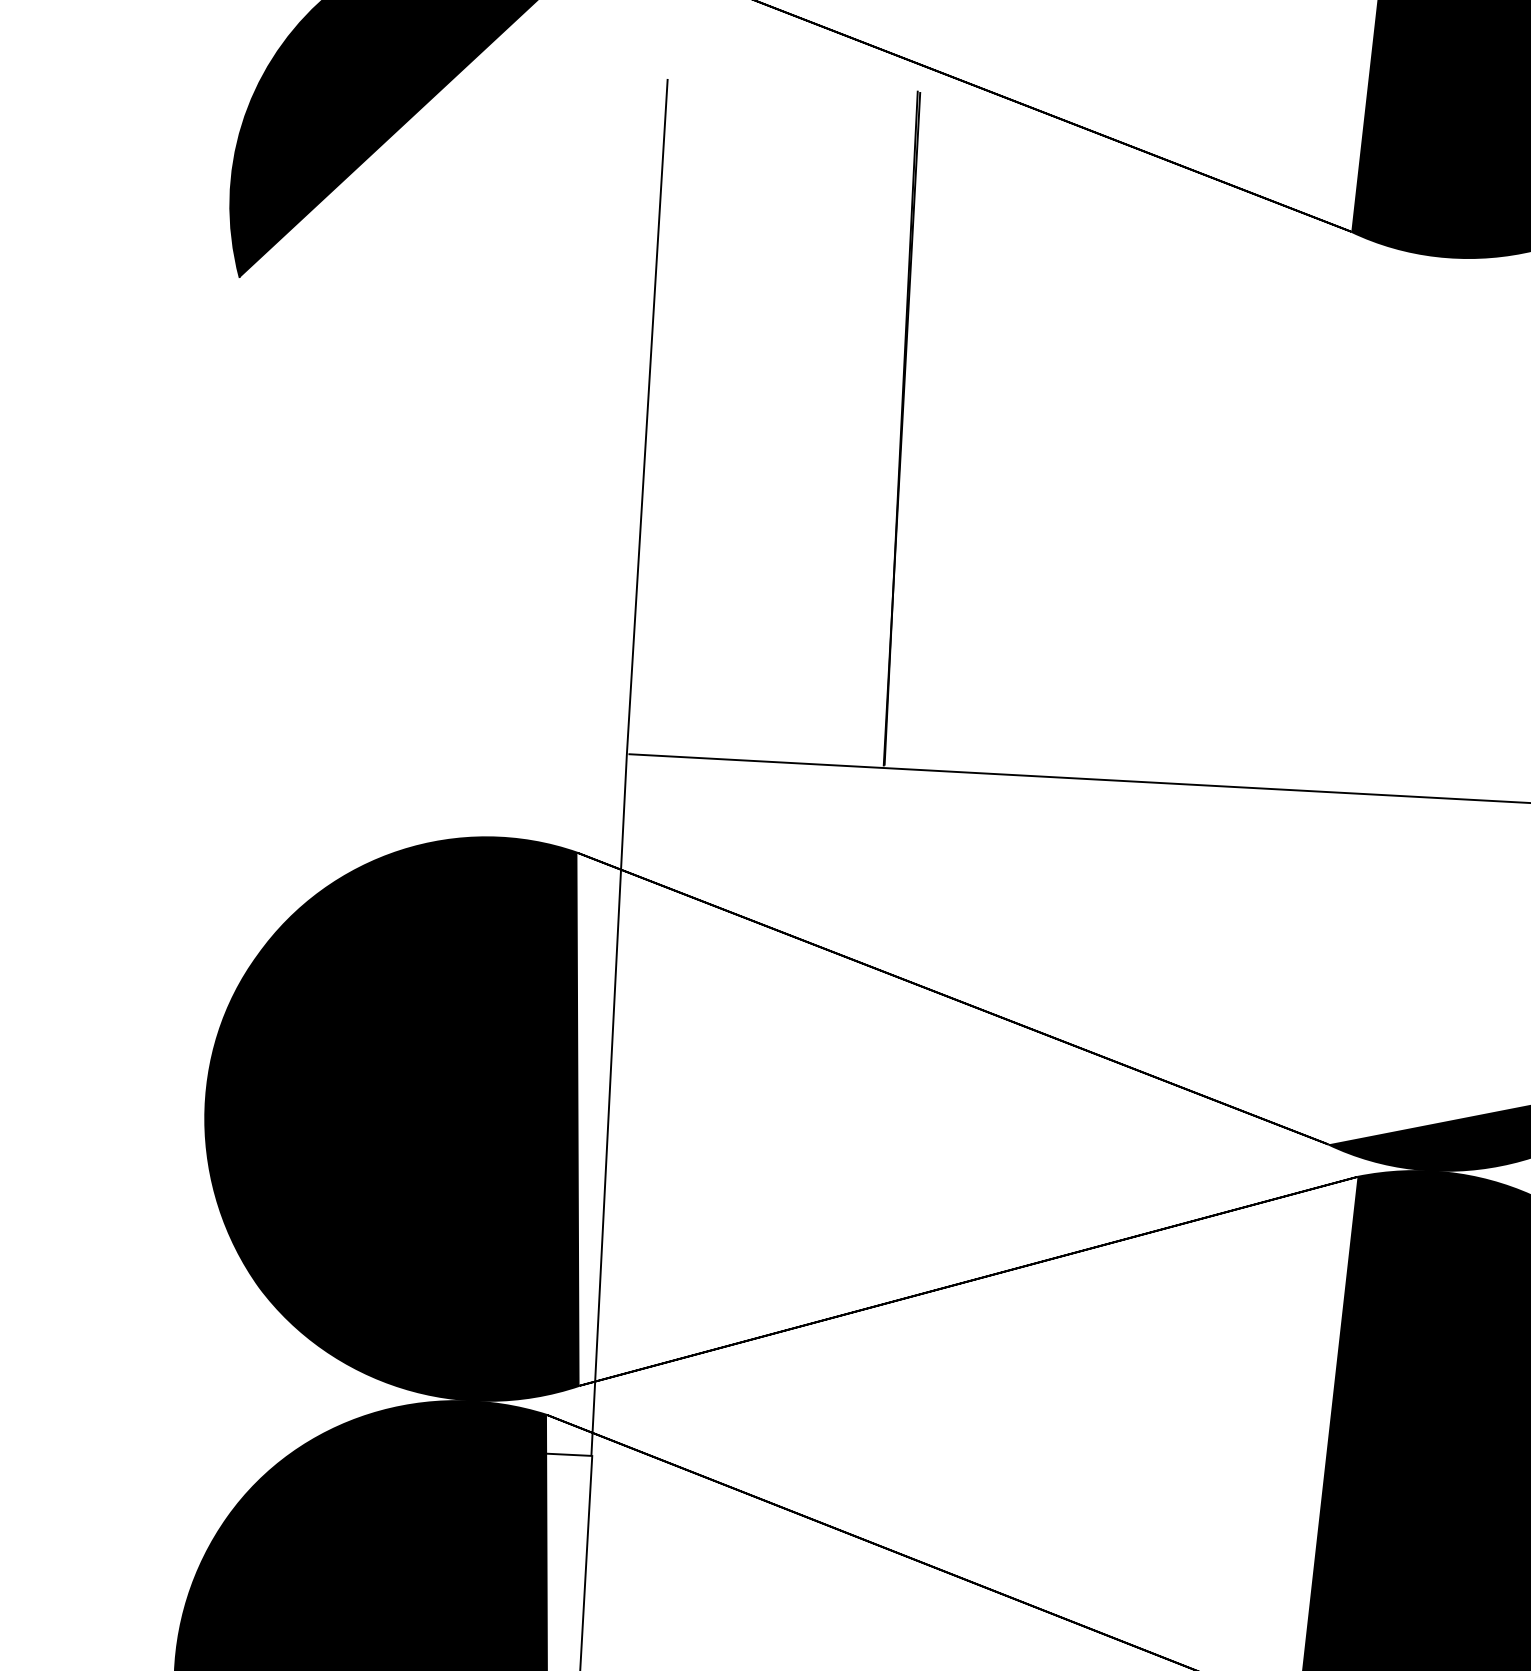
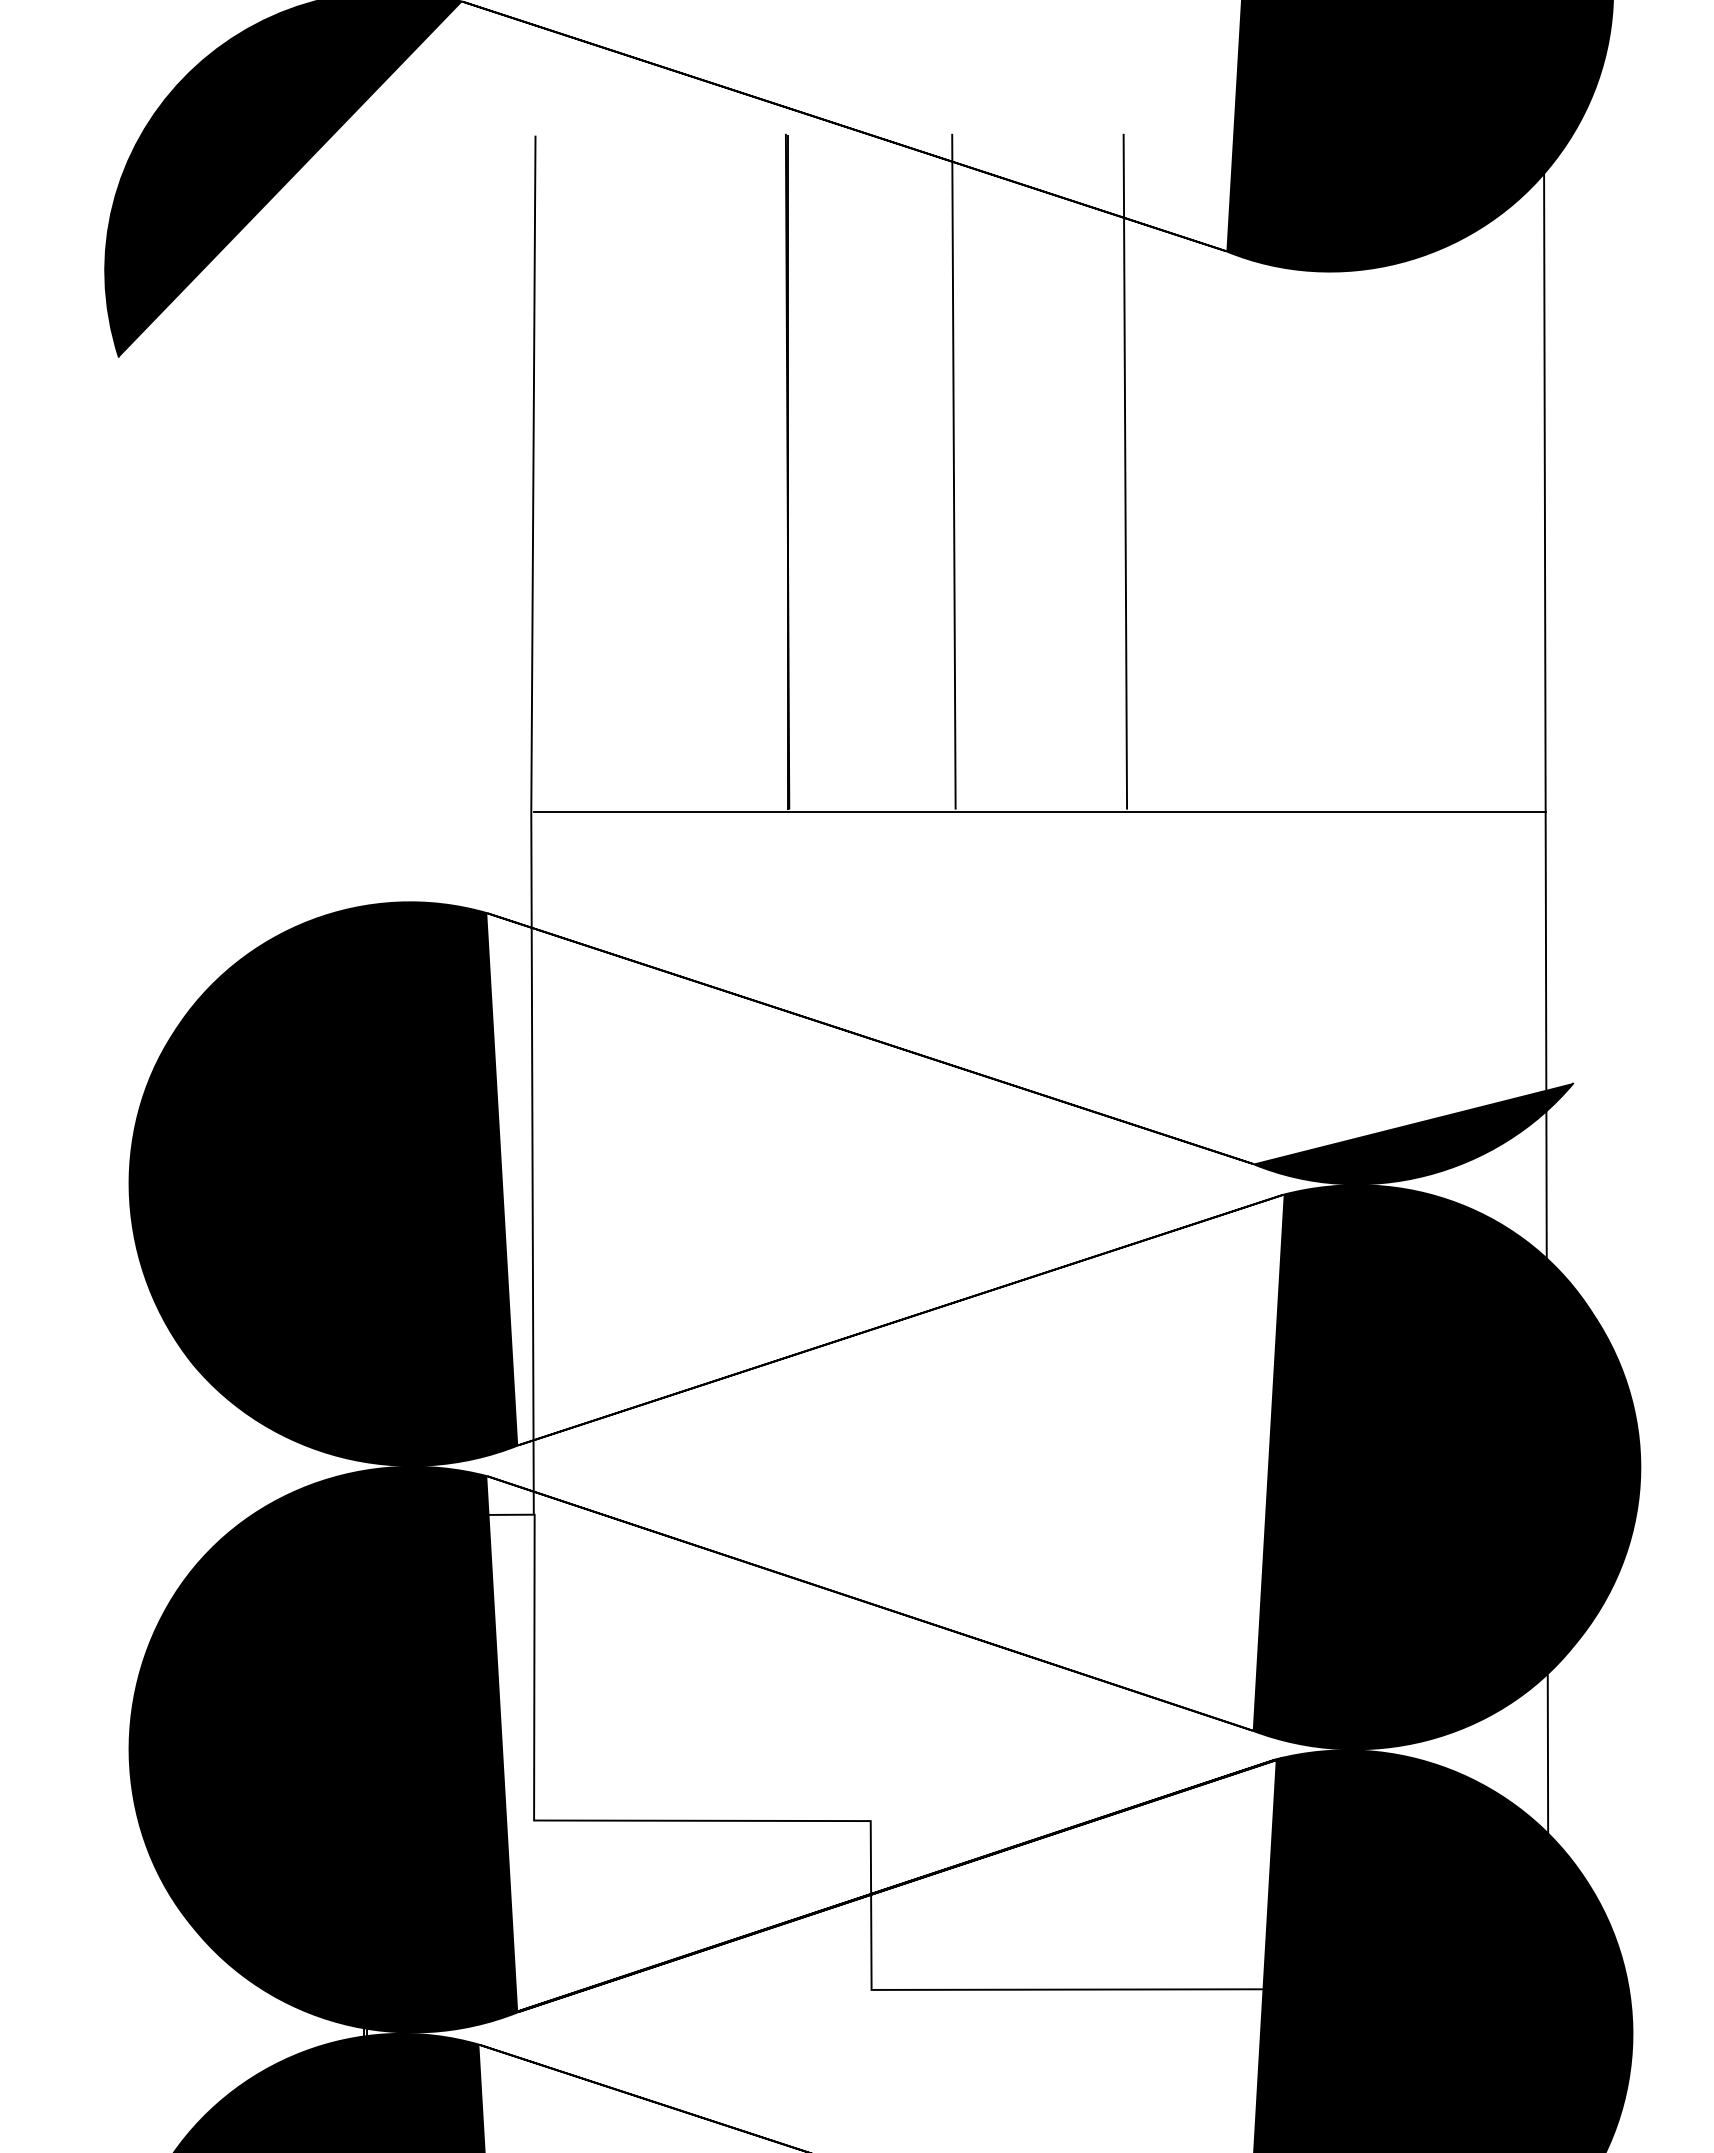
line: (1066, 436) -> (953, 471), added
line: (1238, 446) -> (1125, 471), added

